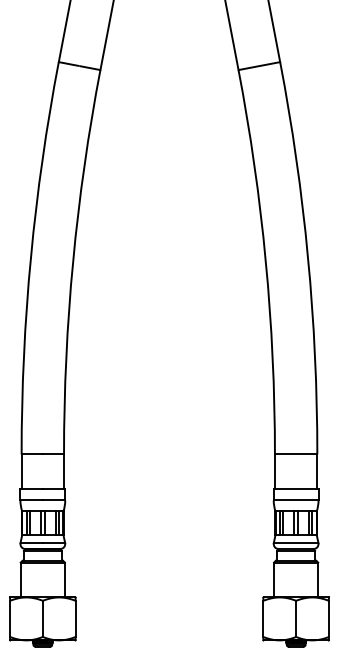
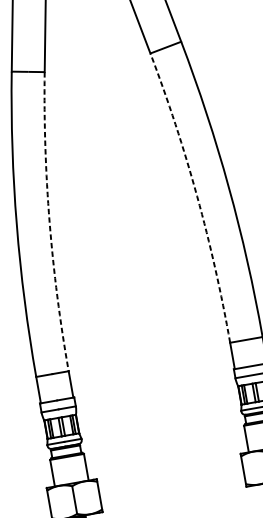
arc: (73, 261) -> (49, 222), solid -> dashed
arc: (265, 261) -> (196, 196), solid -> dashed

